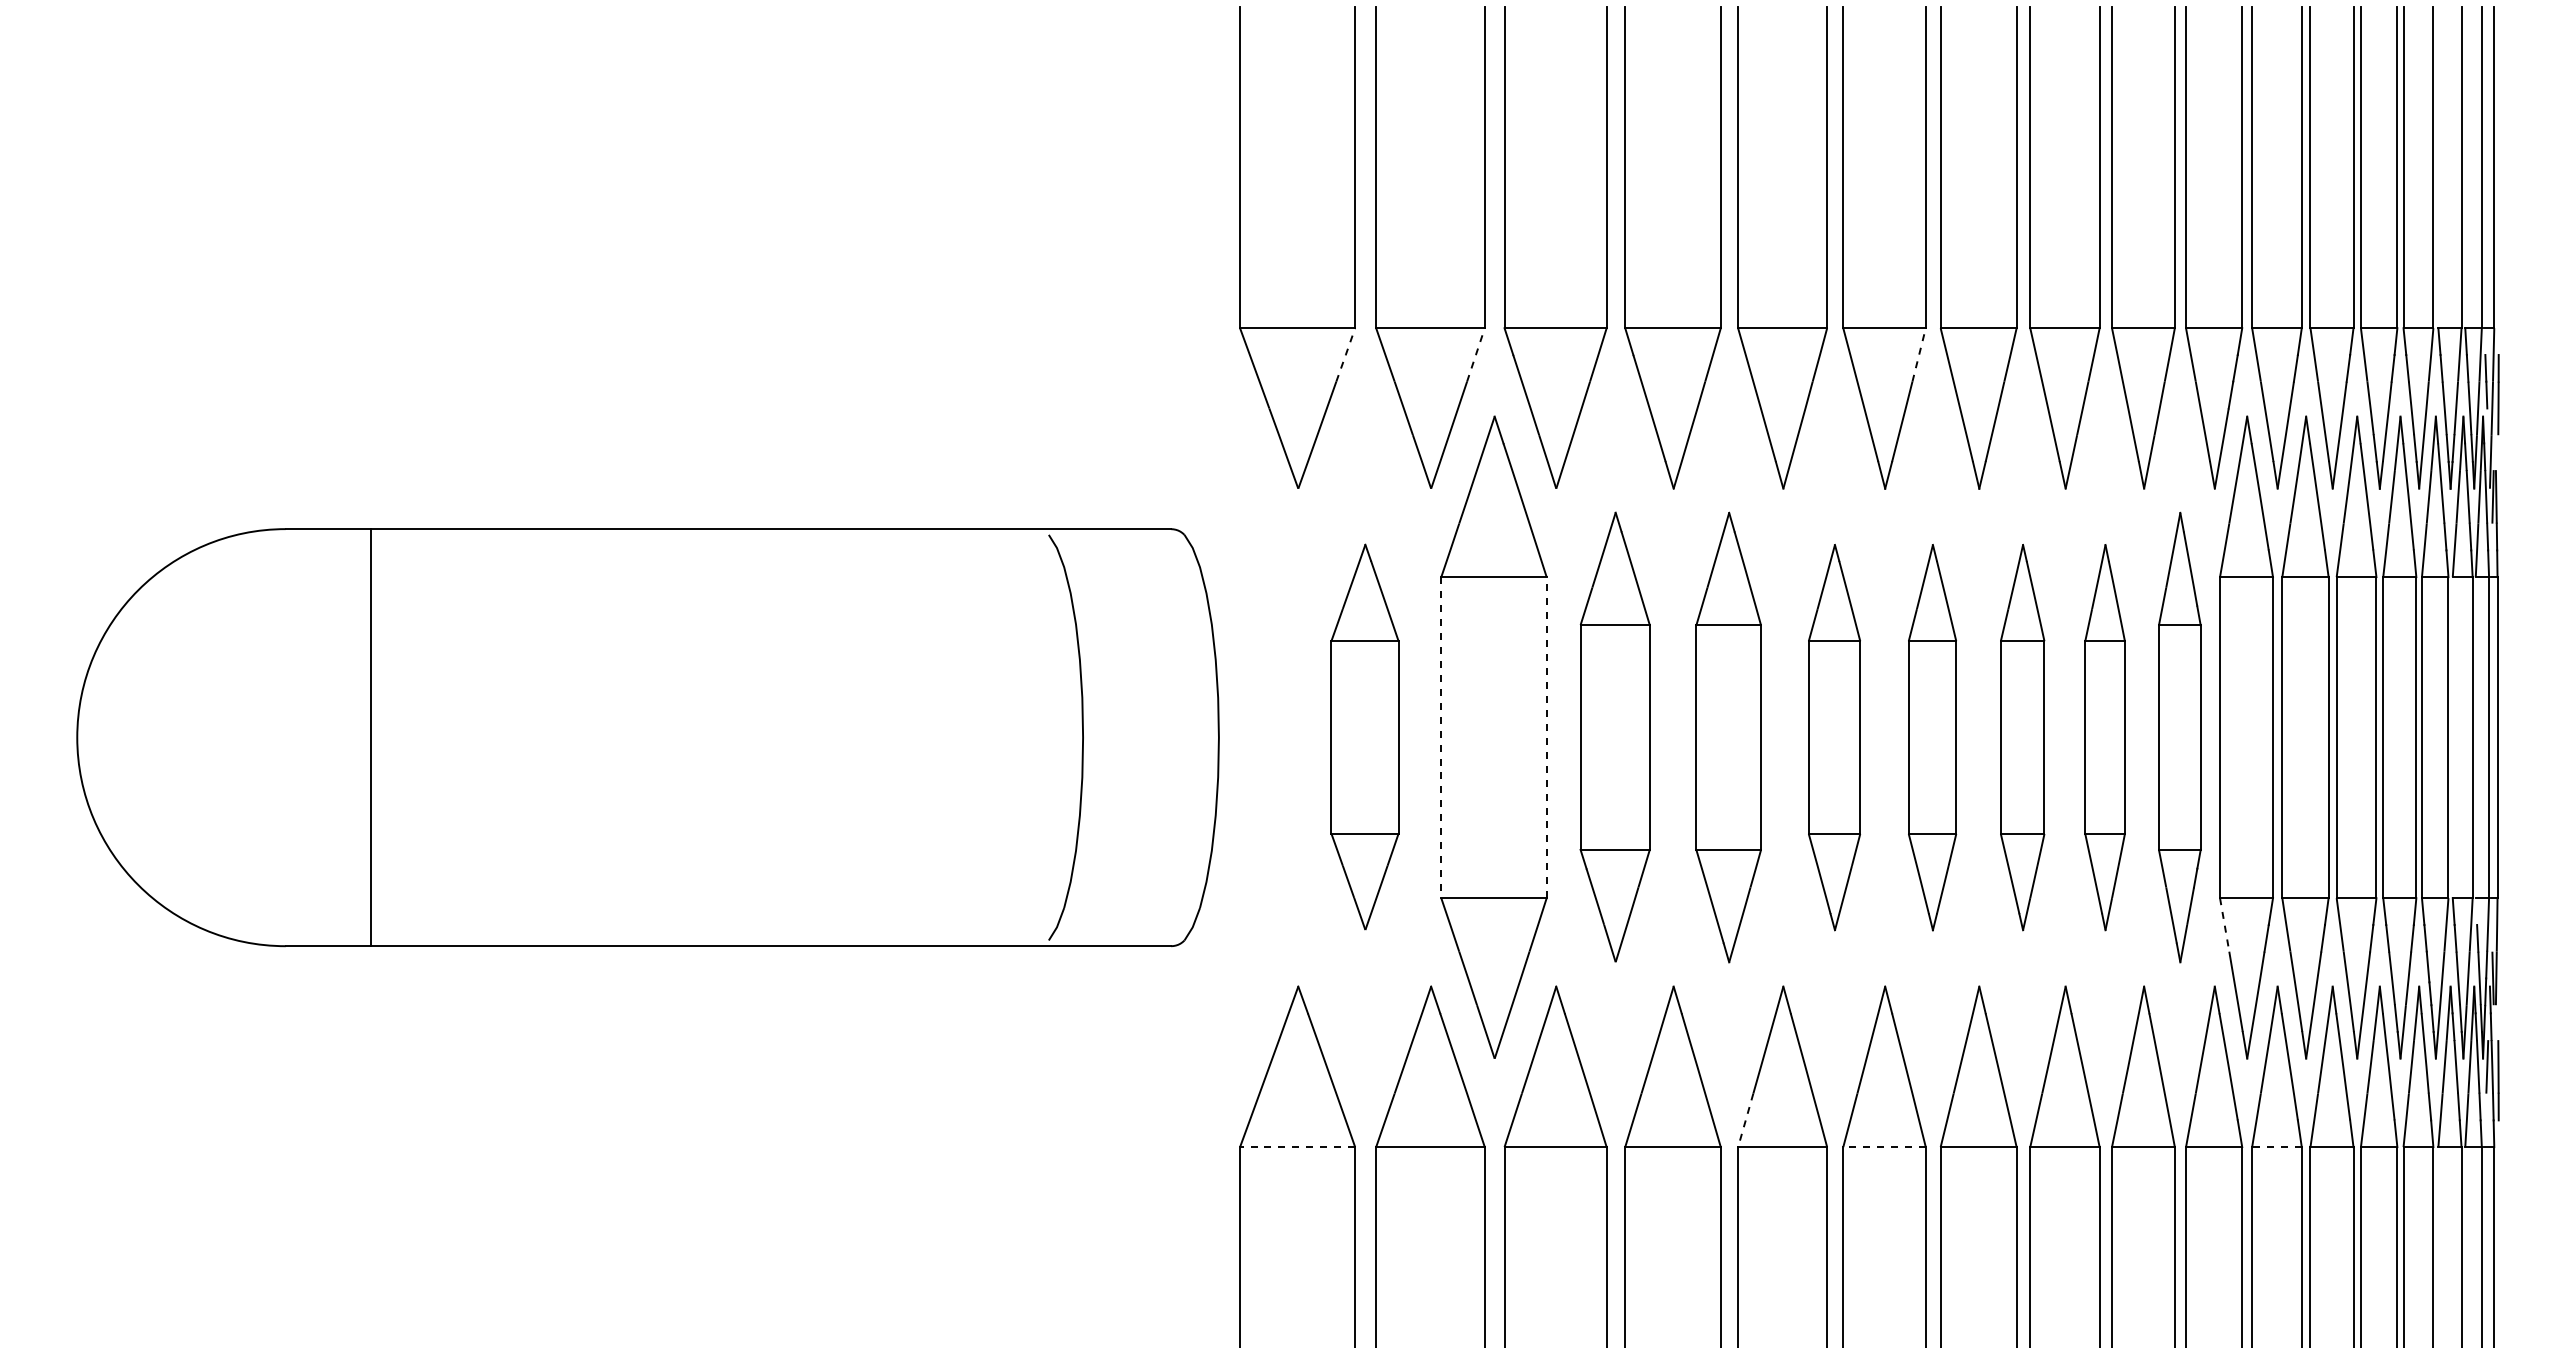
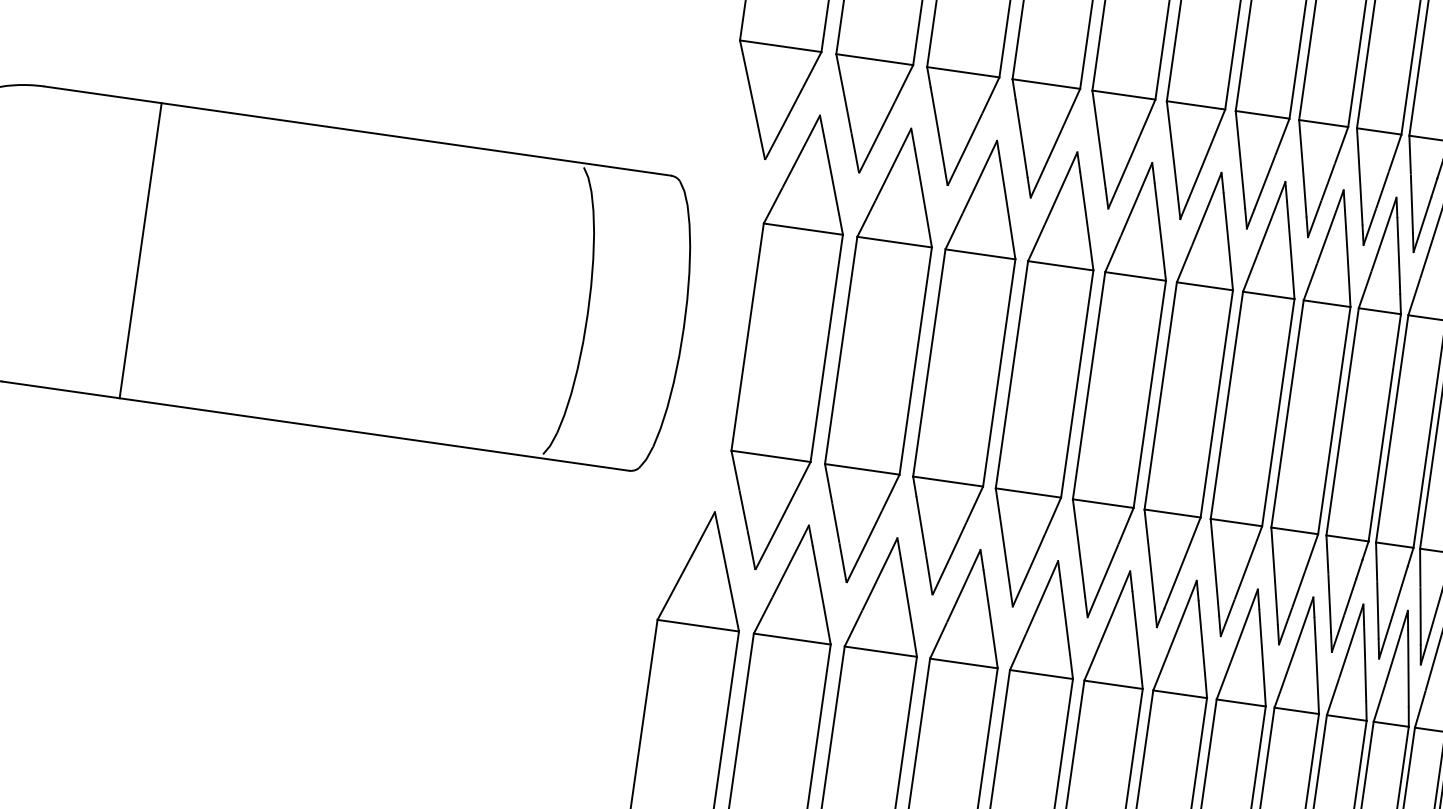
line: (1345, 354) -> (811, 69), dashed -> solid
line: (1475, 354) -> (903, 82), dashed -> solid
line: (1919, 354) -> (1218, 127), dashed -> solid
part: (1364, 736) -> (786, 341), size x1.67
part: (1614, 736) -> (963, 367), size x1.43
line: (371, 737) -> (140, 250), moved
line: (1441, 737) -> (841, 350), dashed -> solid
line: (1546, 737) -> (915, 360), dashed -> solid
part: (1728, 737) -> (1044, 379), size x1.43
part: (1834, 737) -> (1119, 389), size x1.67
part: (1932, 737) -> (1188, 399), size x1.67
part: (2022, 737) -> (1252, 408), size x1.67
part: (2104, 737) -> (1310, 417), size x1.67
part: (2179, 737) -> (1363, 424), size x1.43
line: (2224, 924) -> (1376, 561), dashed -> solid
line: (1745, 1120) -> (1017, 651), dashed -> solid
line: (1297, 1147) -> (698, 625), dashed -> solid
line: (1884, 1147) -> (1113, 685), dashed -> solid
line: (2276, 1147) -> (1390, 724), dashed -> solid

